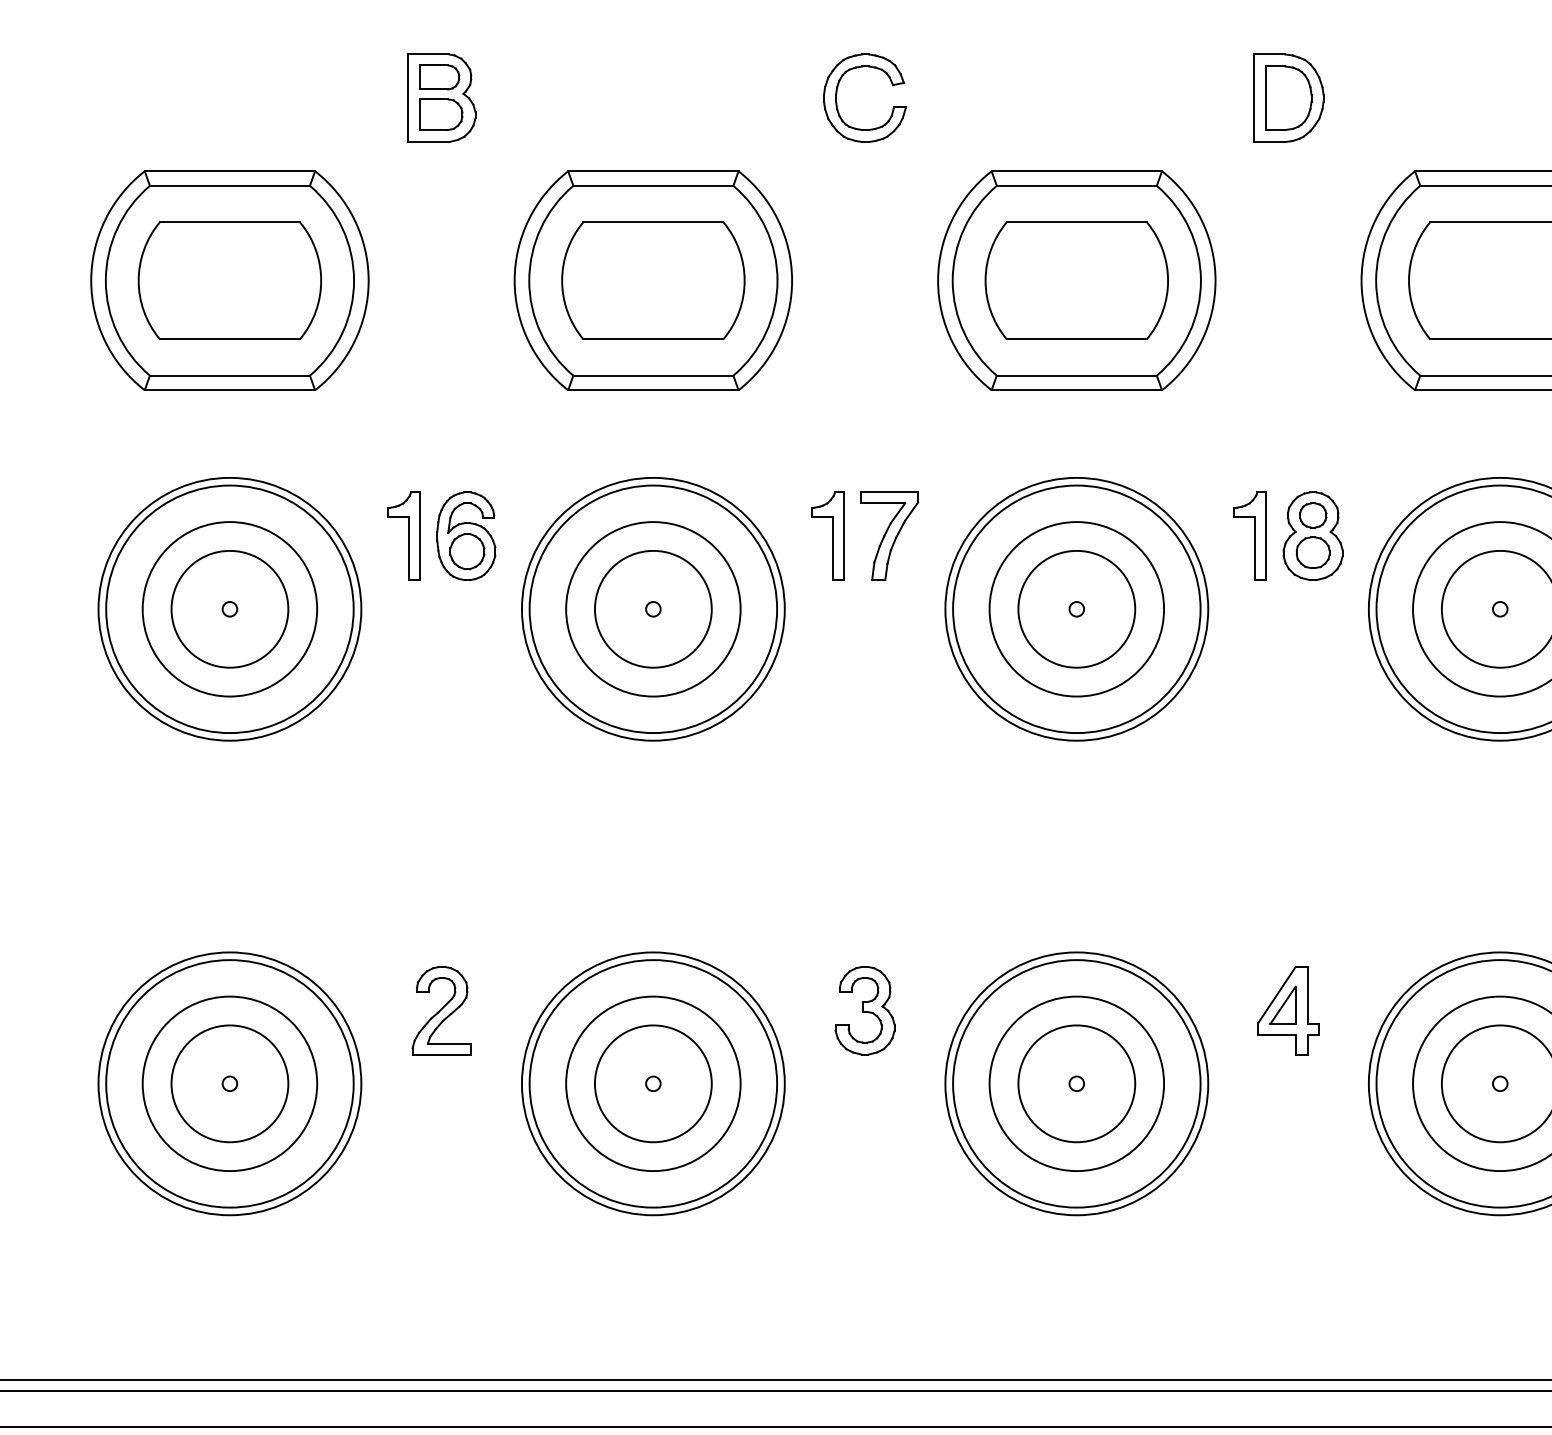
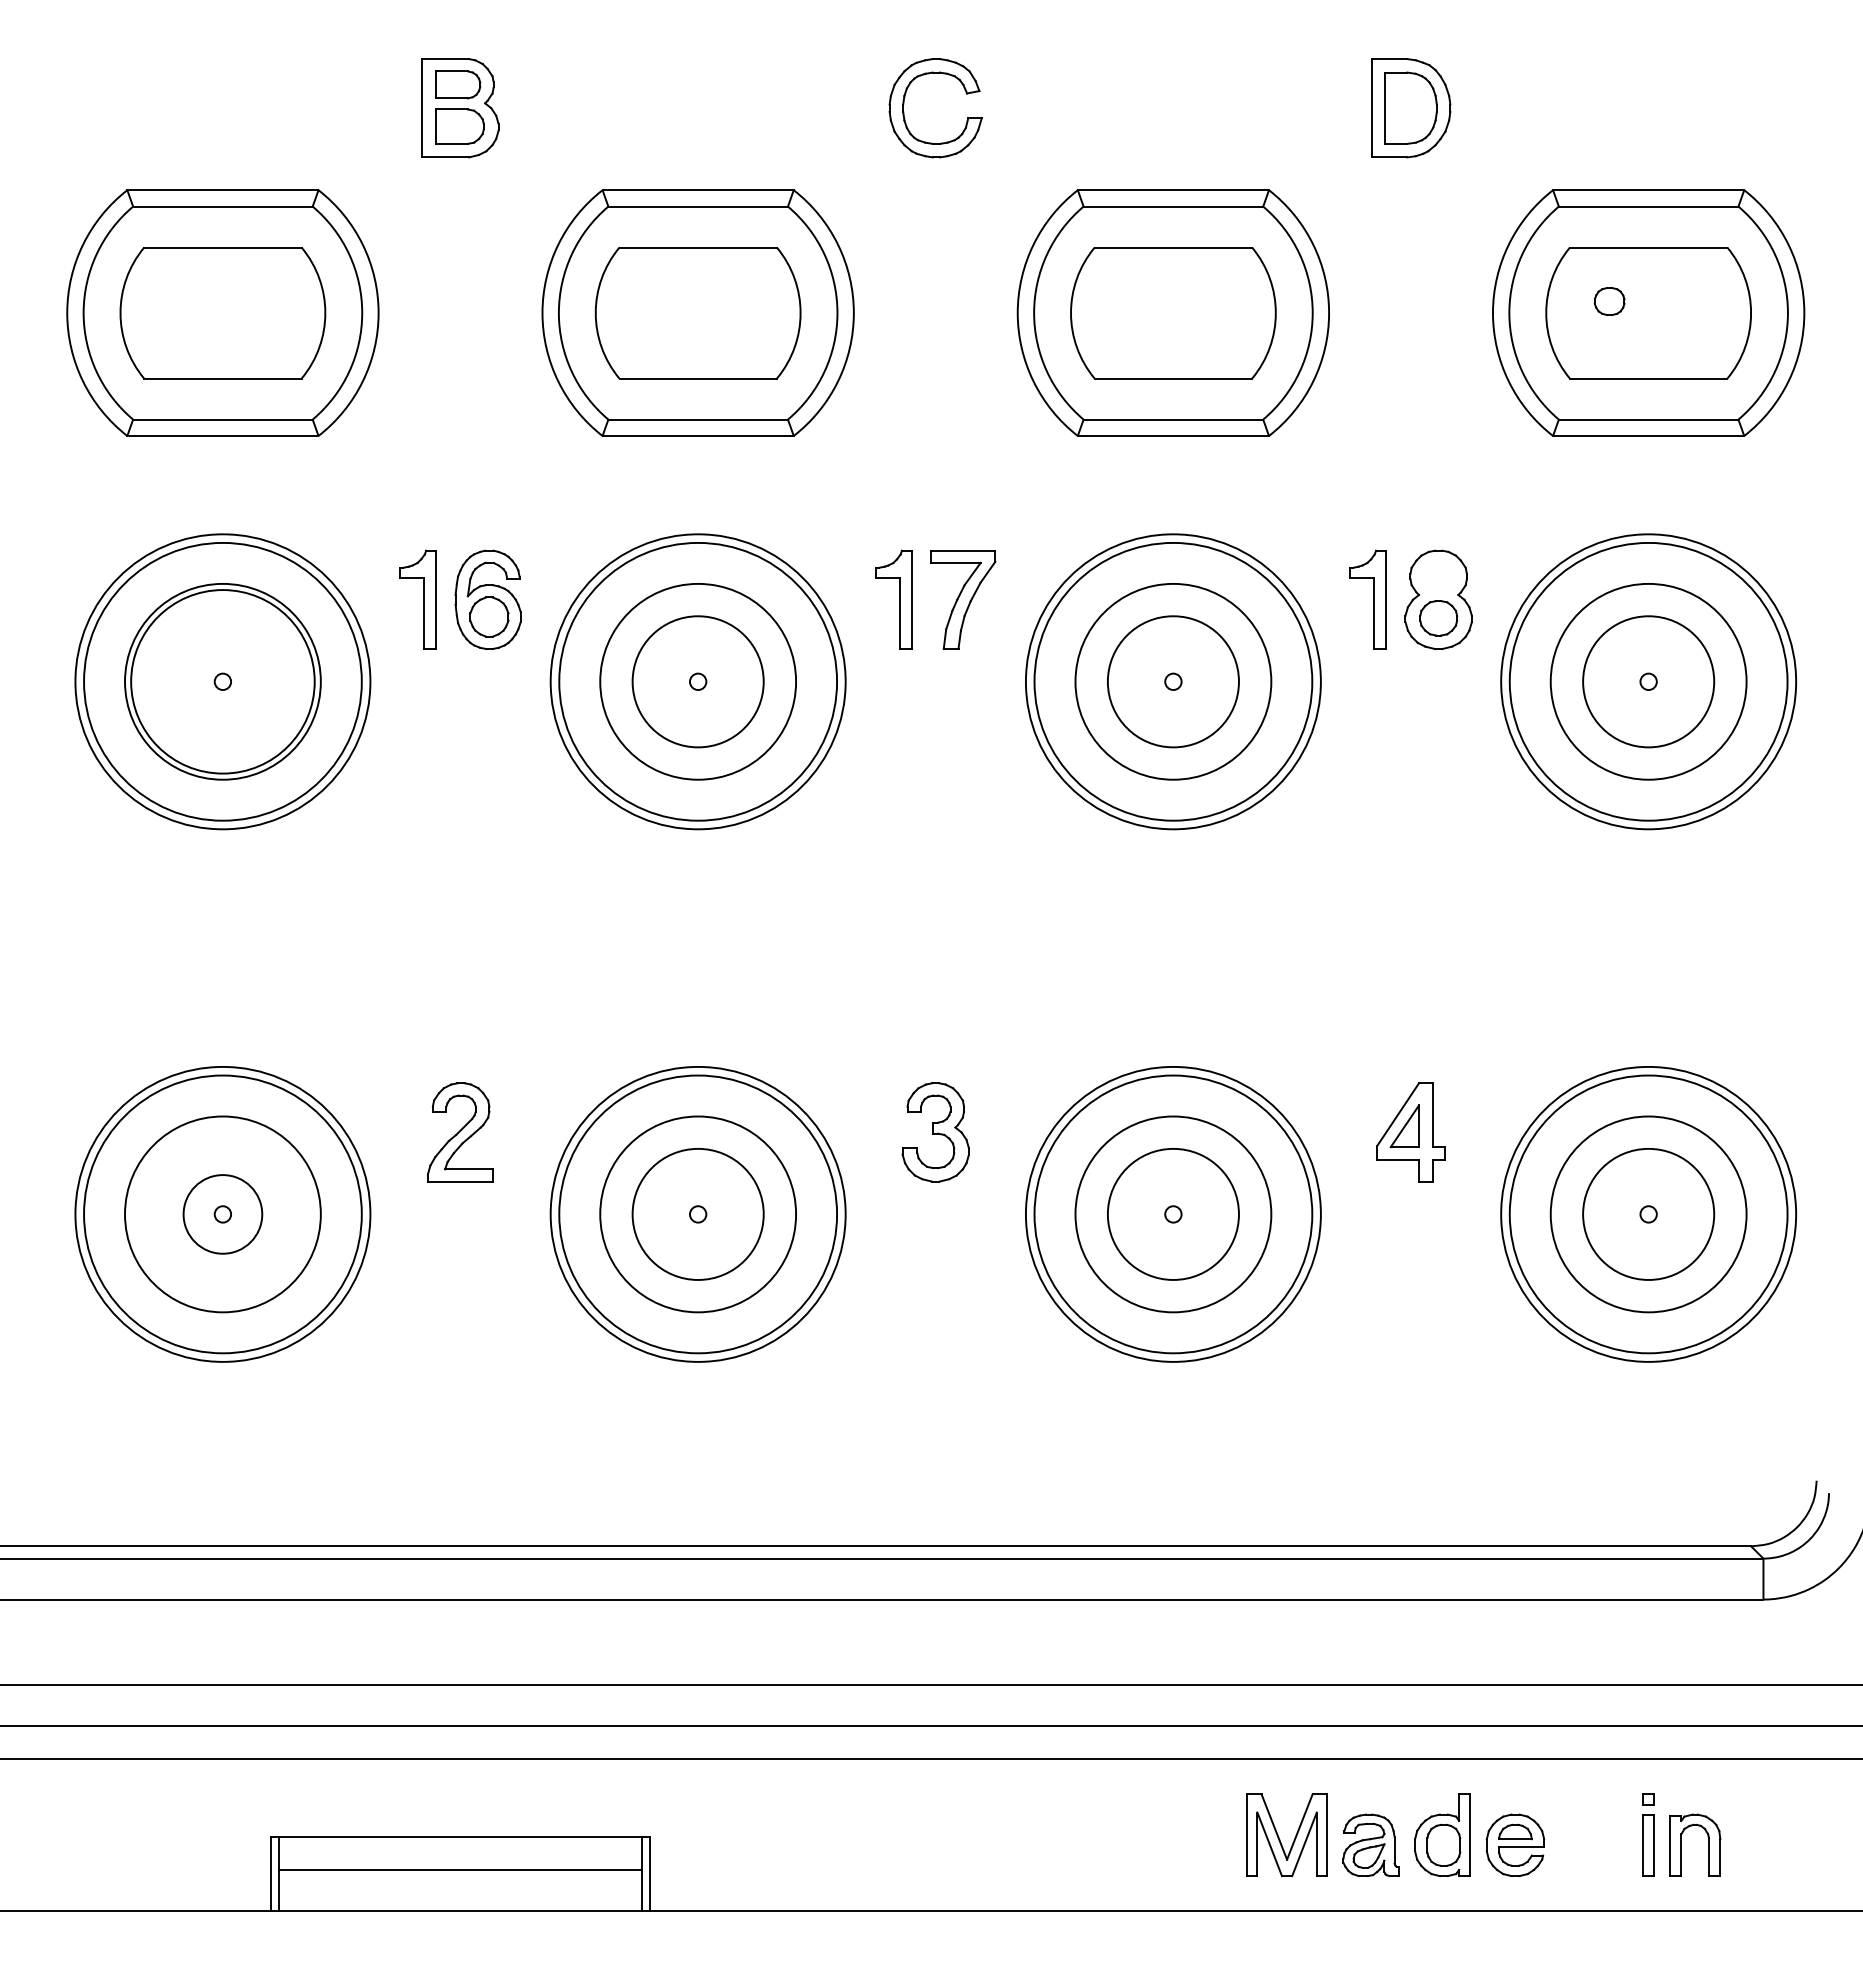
part: (1313, 515) -> (1609, 301), moved
circle: (229, 609) -> (222, 681), size x1.4
circle: (229, 1083) -> (222, 1213), size x0.6

